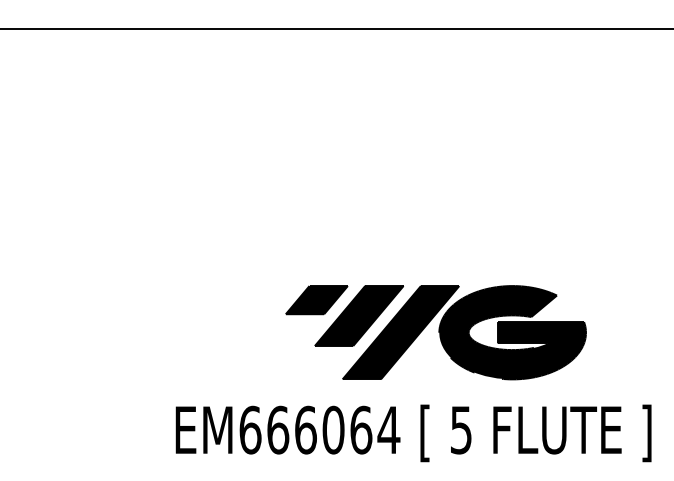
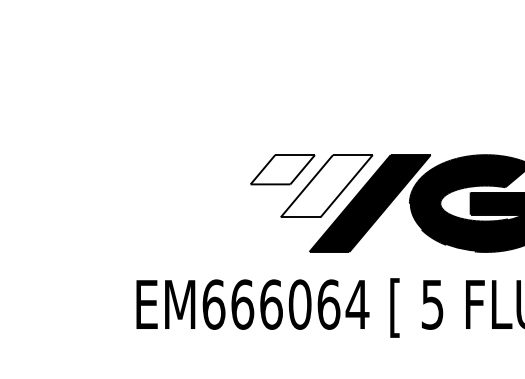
fill: (316, 300) -> (282, 170), removed
fill: (358, 316) -> (325, 186), removed

